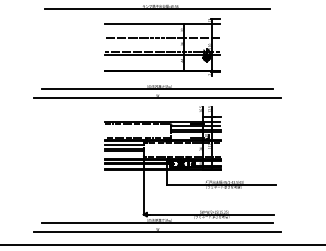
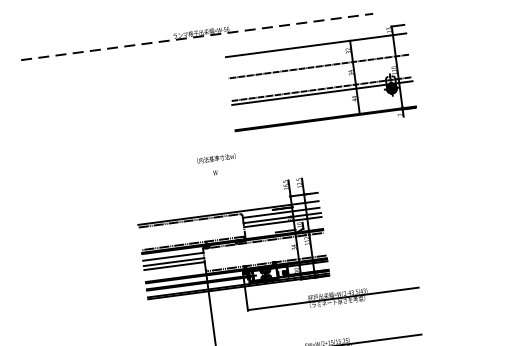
line: (157, 8) -> (196, 36), solid -> dashed
part: (162, 47) -> (320, 82), moved
line: (157, 89) -> (213, 162), removed
line: (157, 97) -> (215, 175), removed

